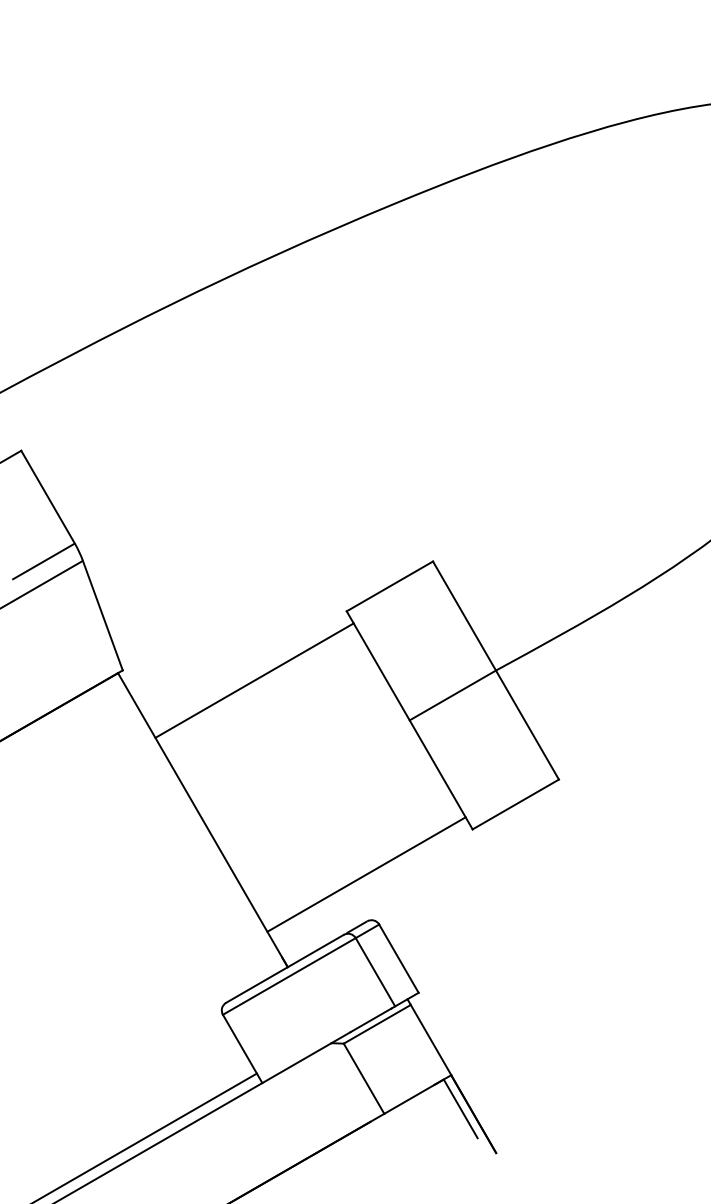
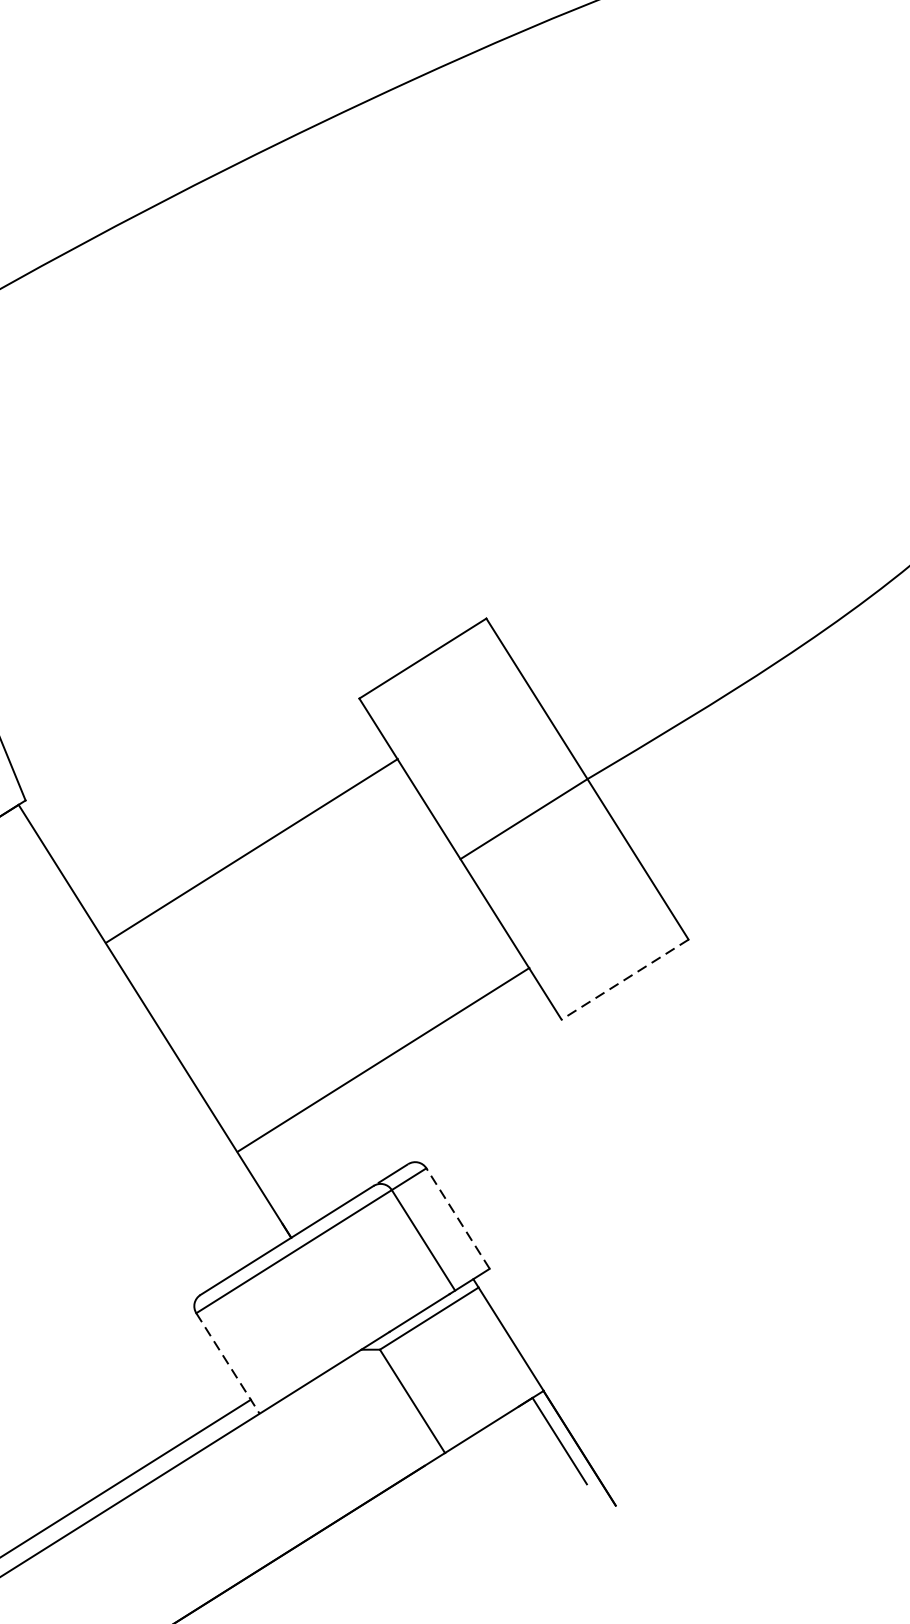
line: (254, 680) -> (251, 850), moved
line: (515, 804) -> (624, 979), solid -> dashed
line: (366, 874) -> (383, 1059), moved
line: (398, 958) -> (457, 1218), solid -> dashed
line: (242, 1049) -> (227, 1364), solid -> dashed

